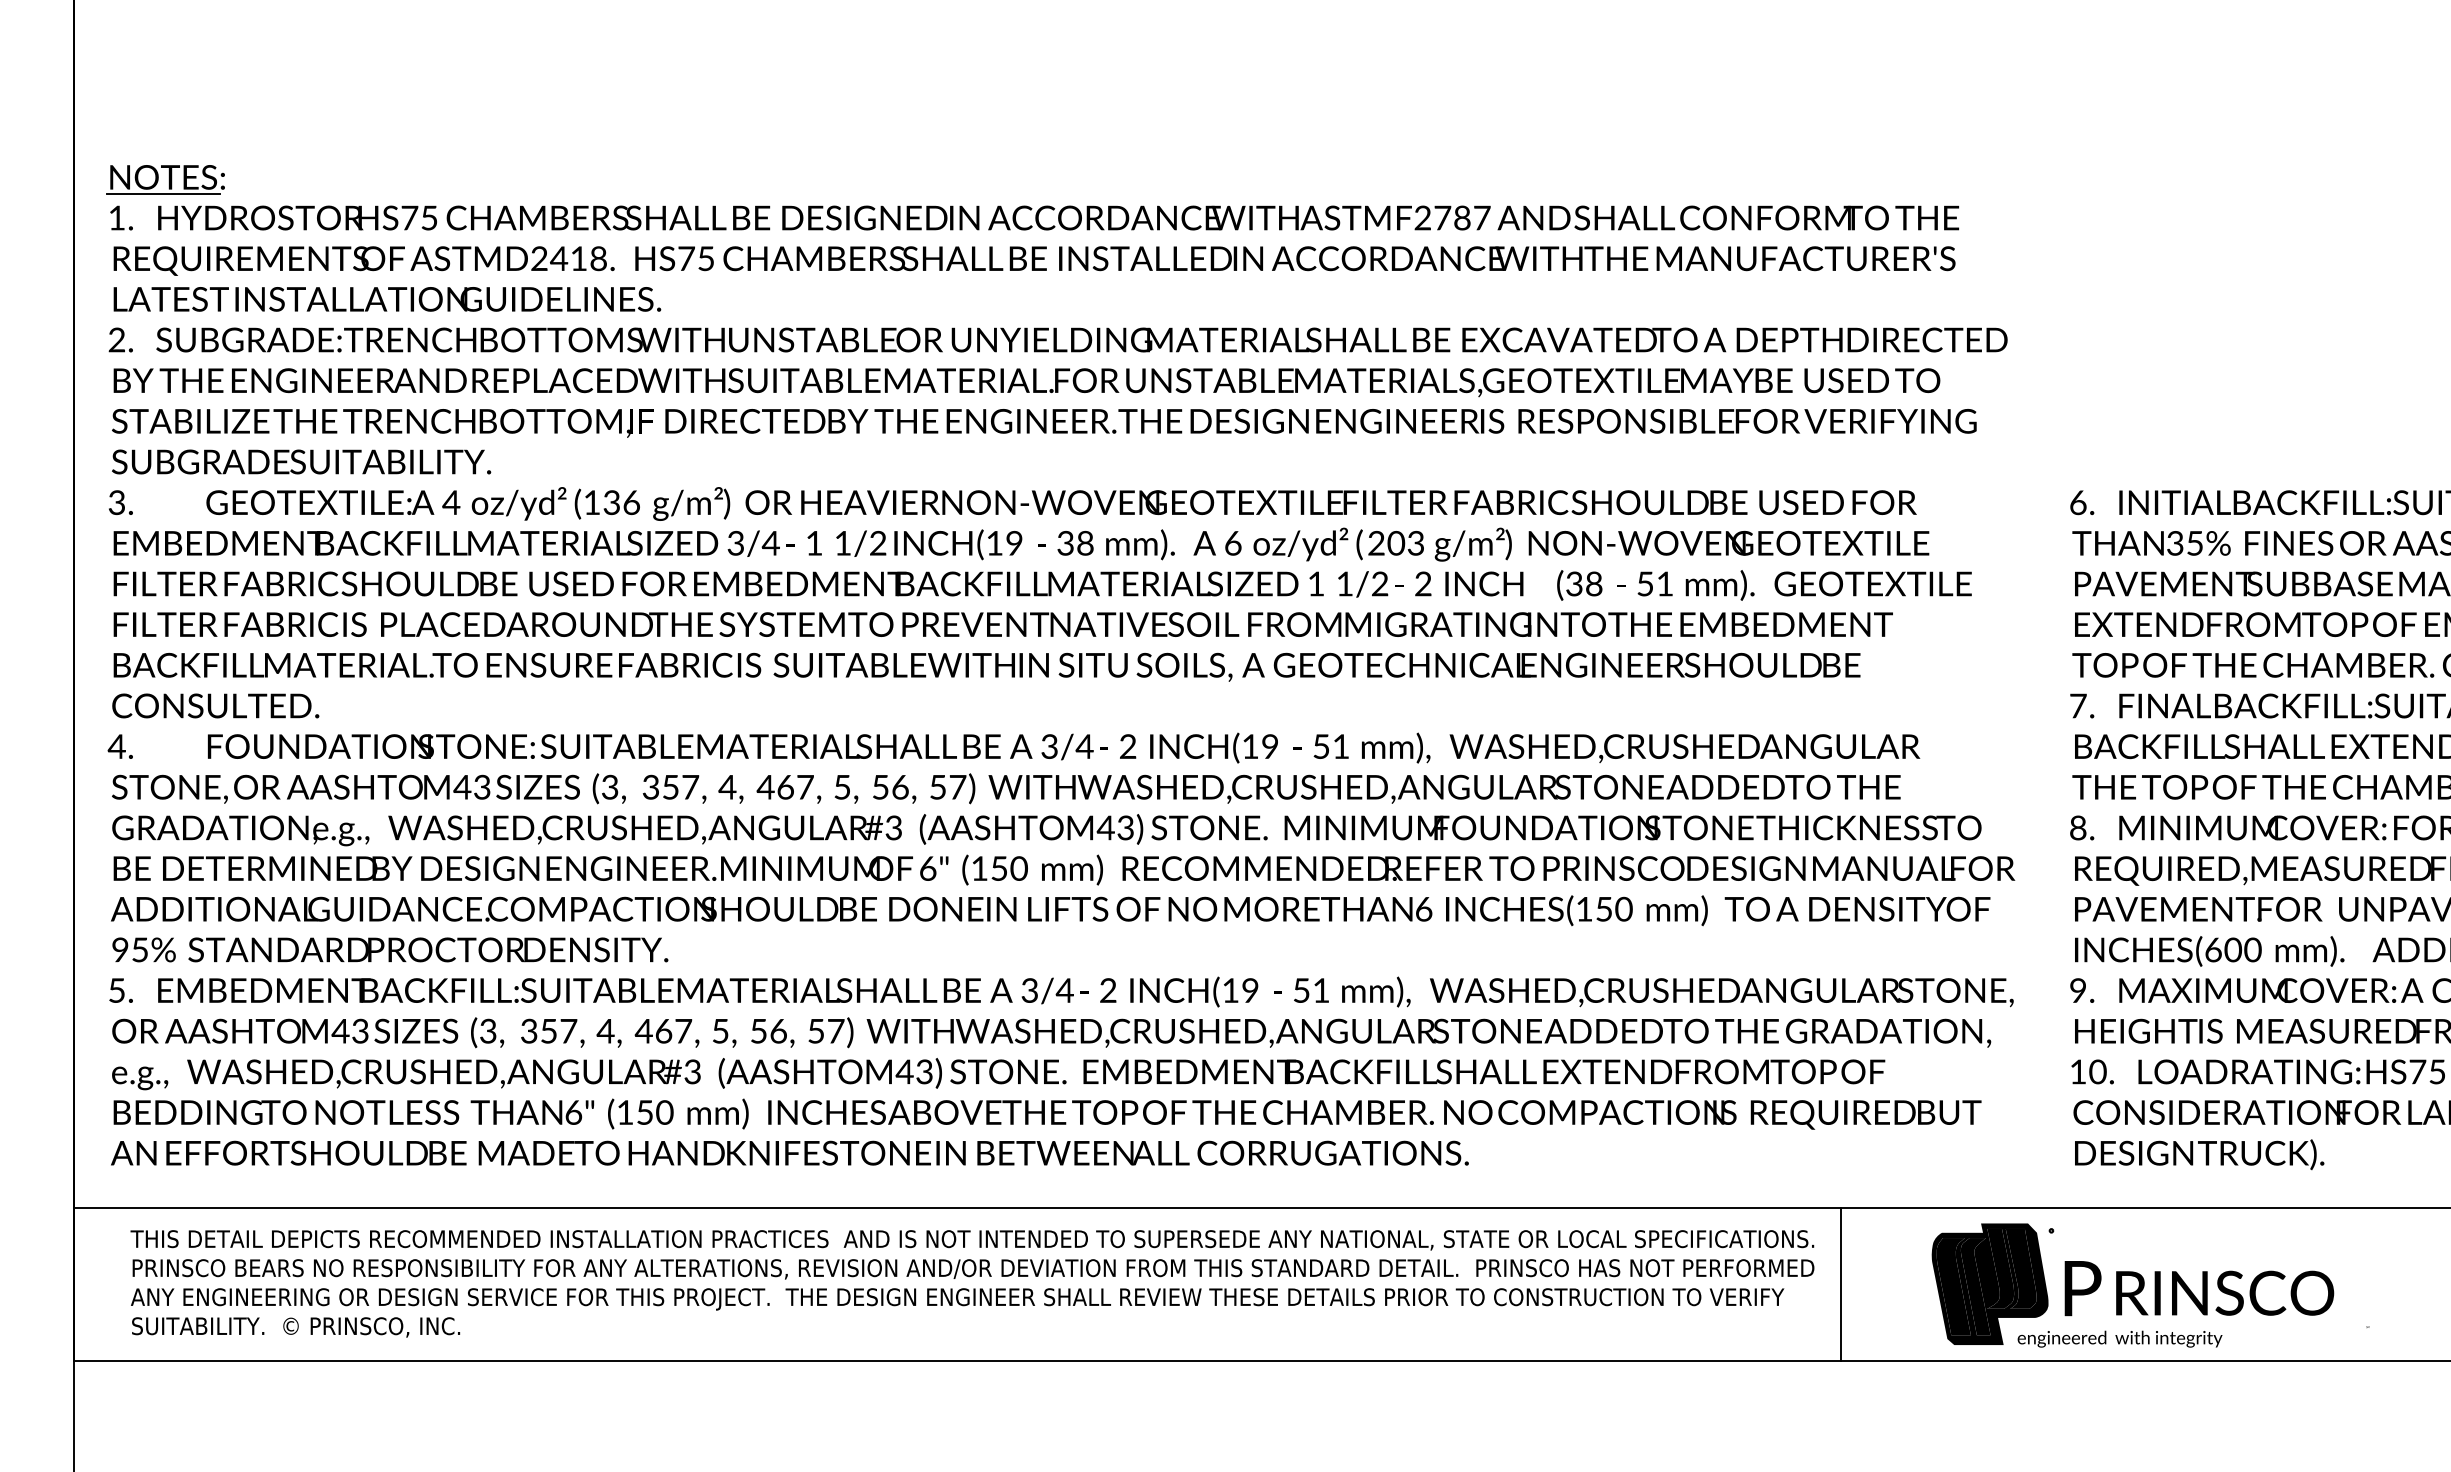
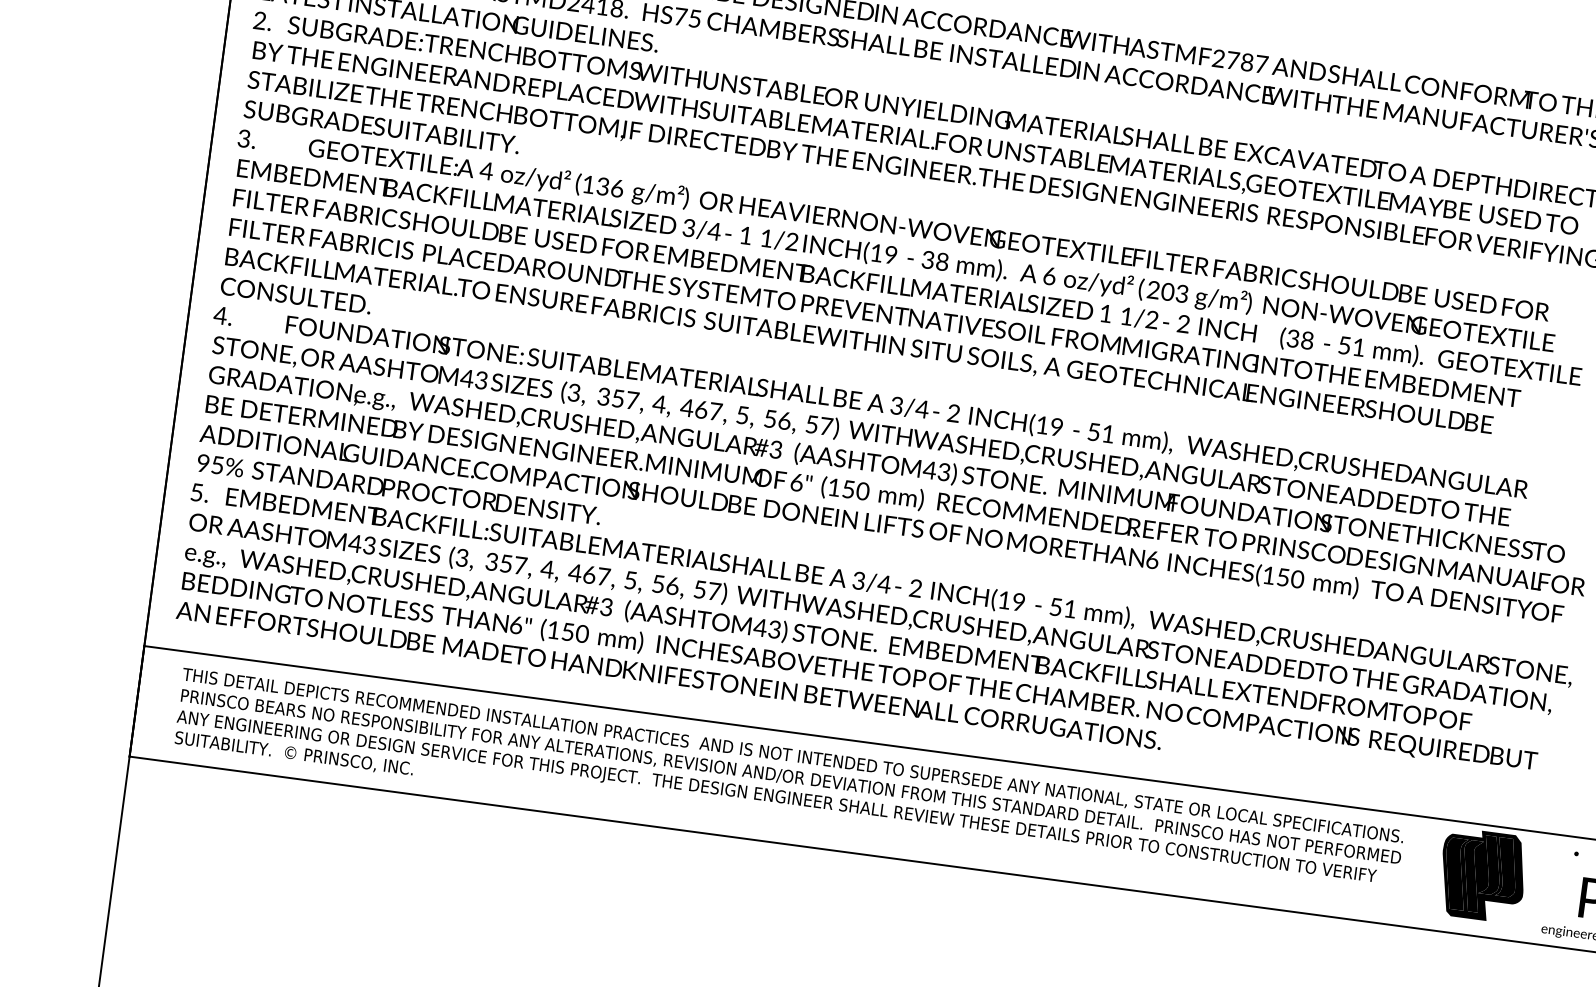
part: (1989, 1283) -> (1482, 875), moved
line: (1841, 1284) -> (1419, 872), removed

